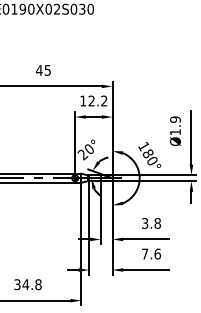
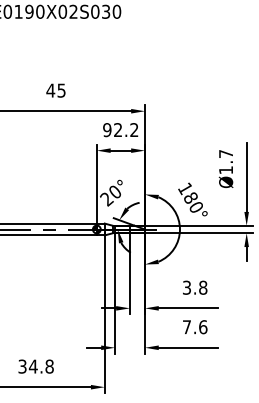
text: (83, 100) -> (107, 129), 12.2 -> 92.2
text: (175, 119) -> (226, 153), Ø1.9 -> Ø1.7

